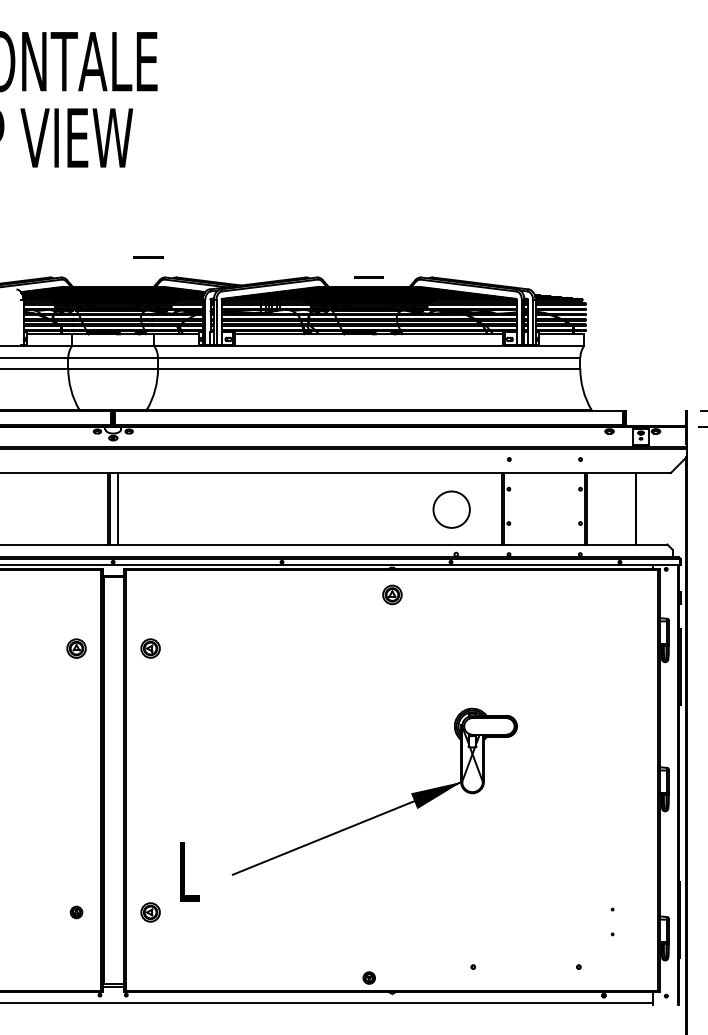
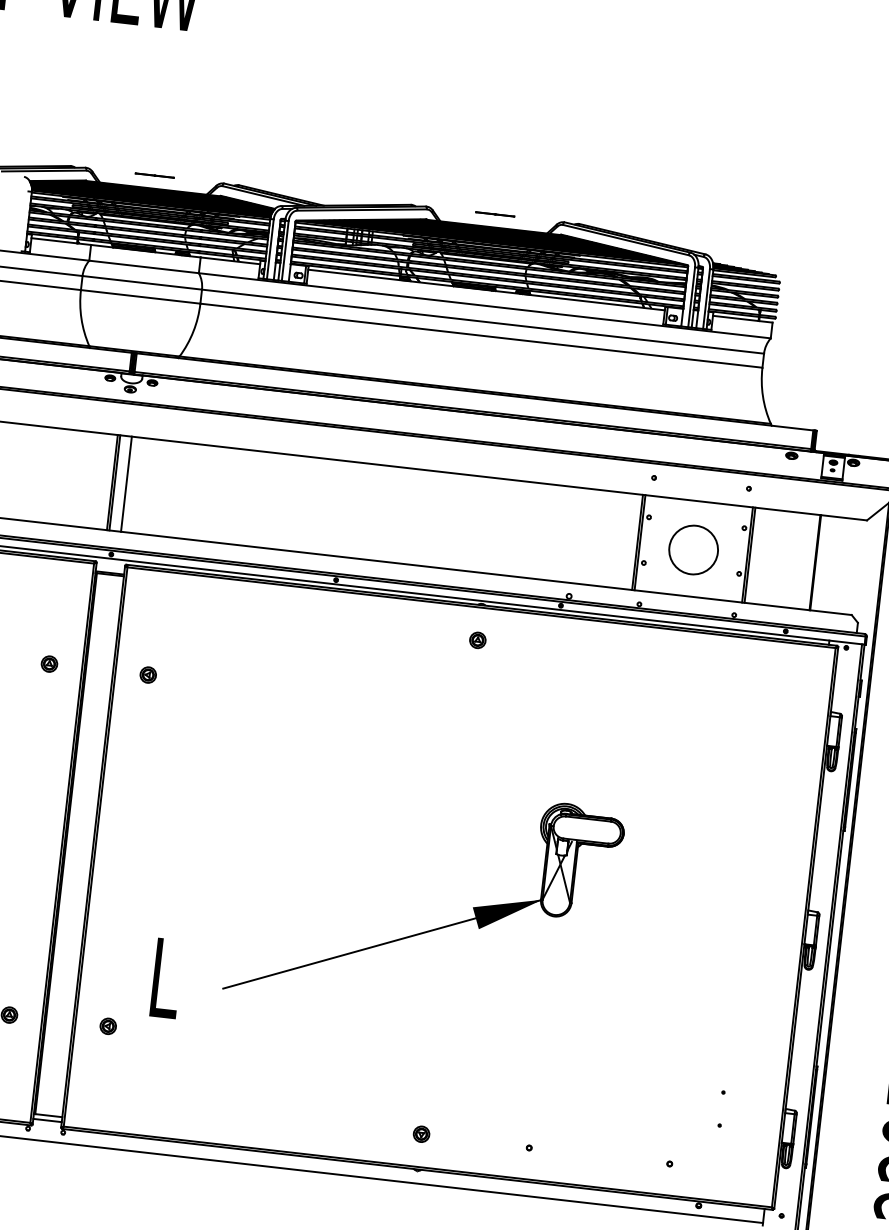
line: (148, 257) -> (154, 175), moved
circle: (451, 509) -> (693, 549), moved
part: (391, 594) -> (476, 639), size x0.62
part: (76, 648) -> (49, 663), size x0.62
part: (150, 648) -> (147, 674), size x0.62
part: (150, 912) -> (107, 1026), size x0.62
part: (368, 977) -> (420, 1133), moved

